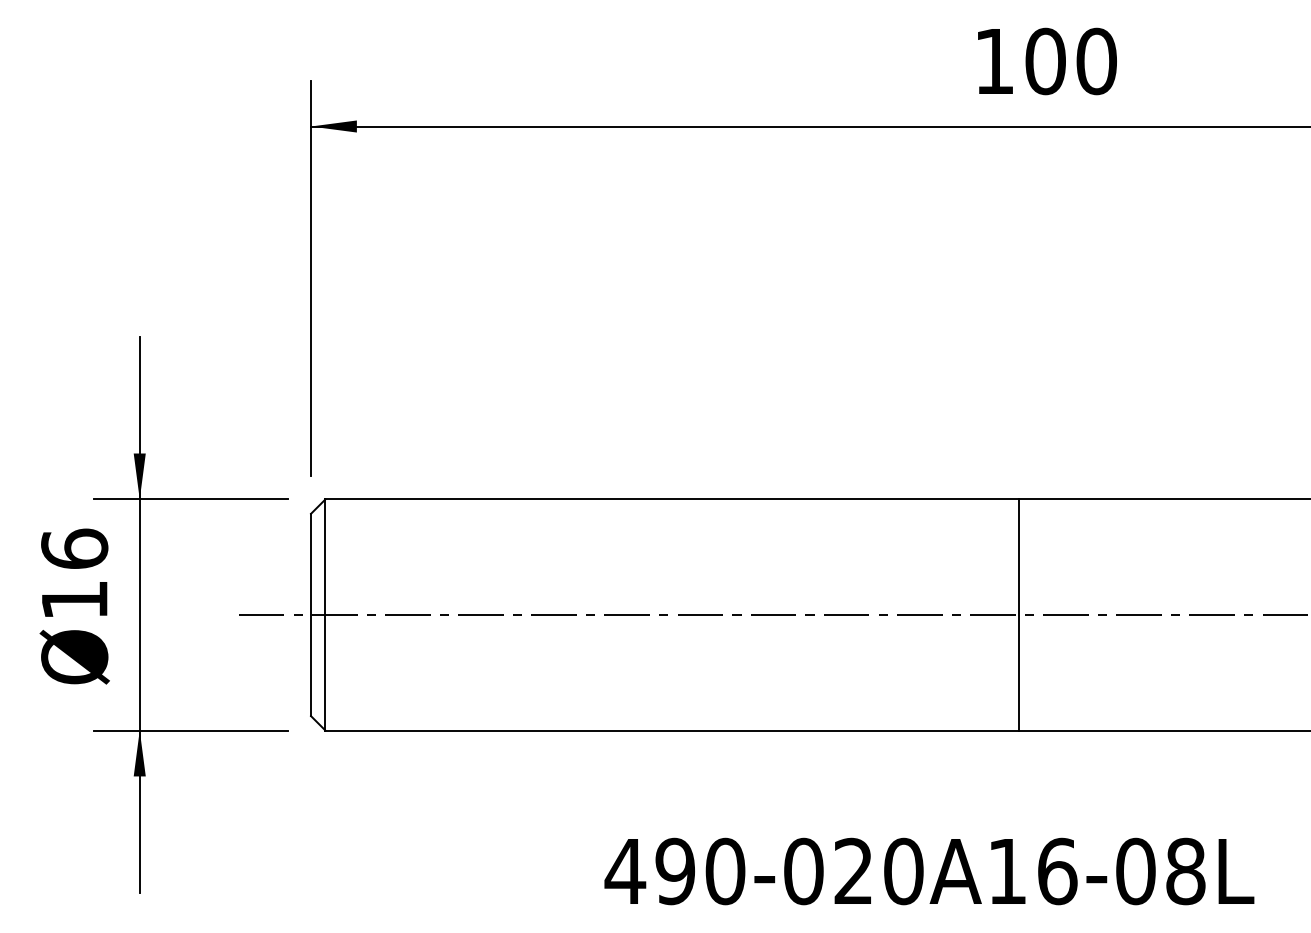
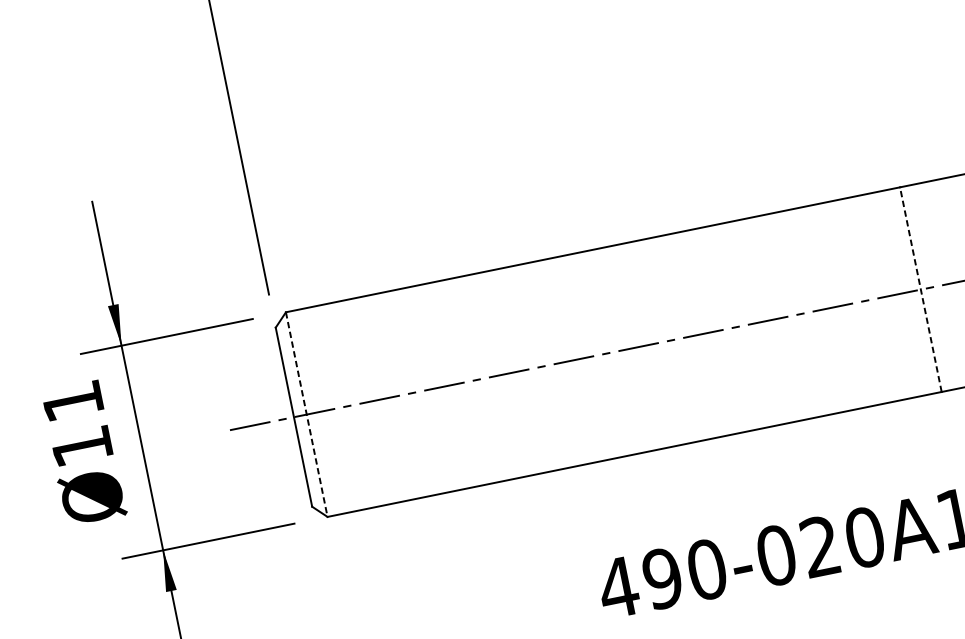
text: (74, 548) -> (72, 400), Ø16 -> Ø11
line: (325, 614) -> (306, 414), solid -> dashed
line: (1019, 614) -> (921, 289), solid -> dashed

